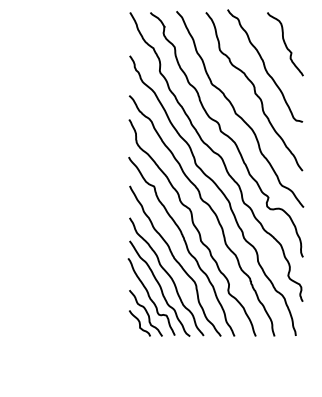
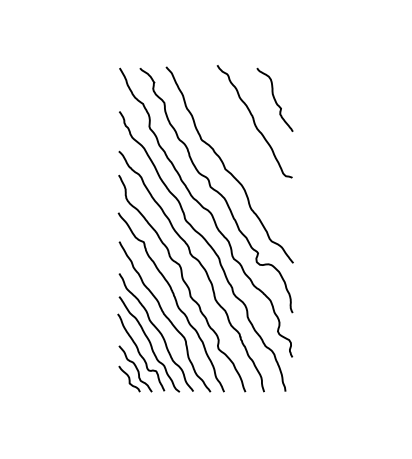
curve: (253, 90) -> (243, 146), removed

